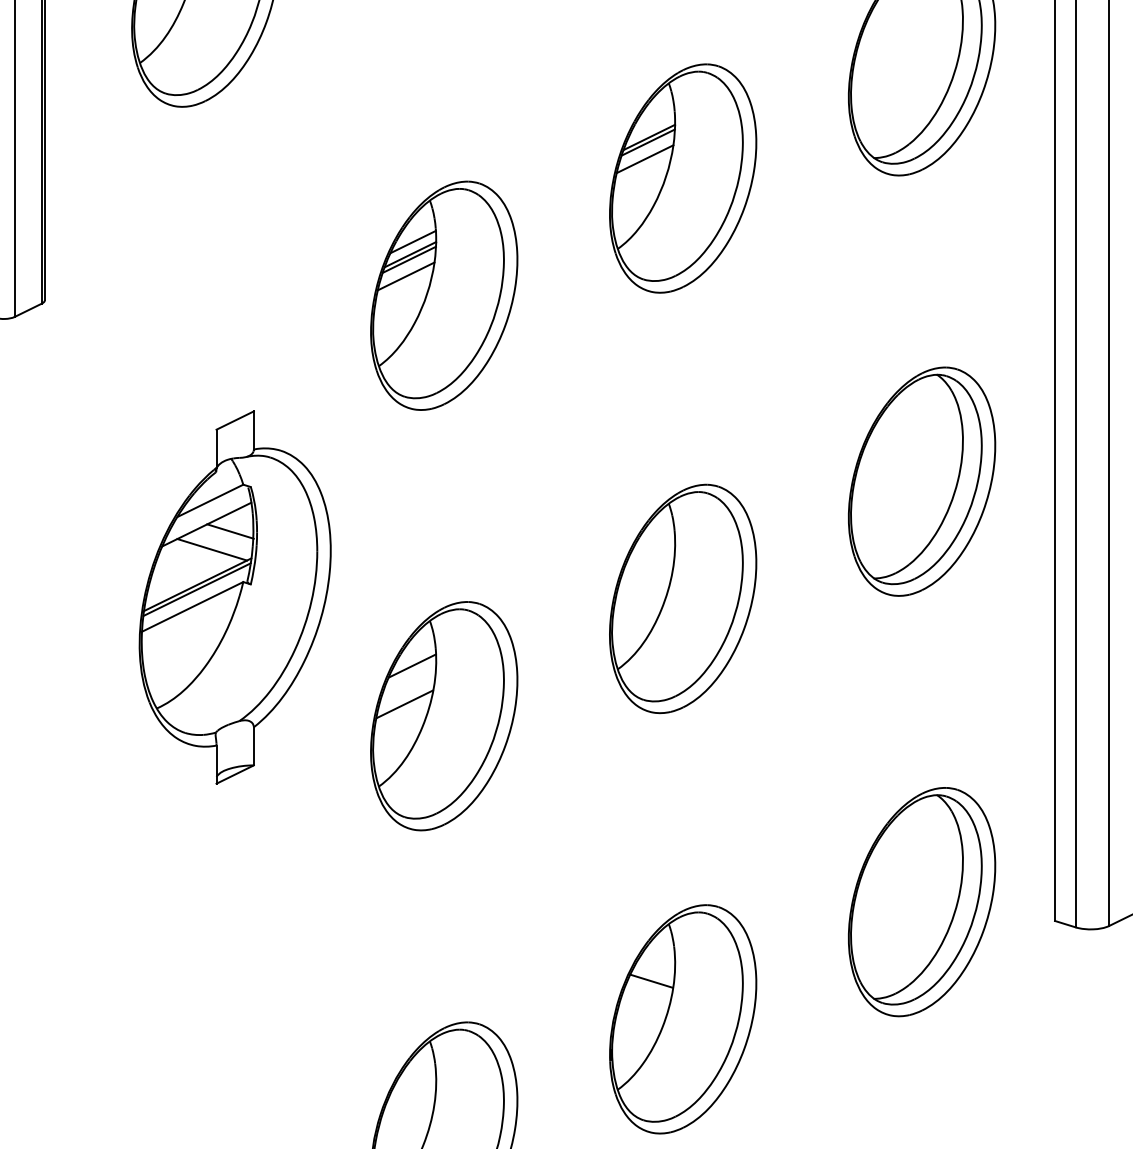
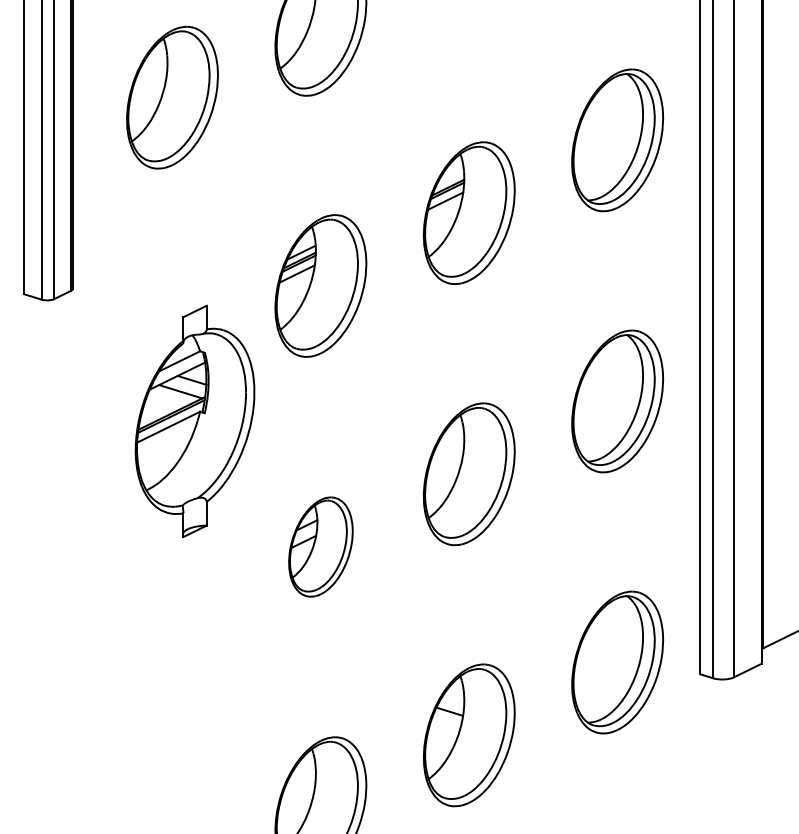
part: (234, 596) -> (194, 420), moved
part: (443, 715) -> (320, 546), size x0.7

